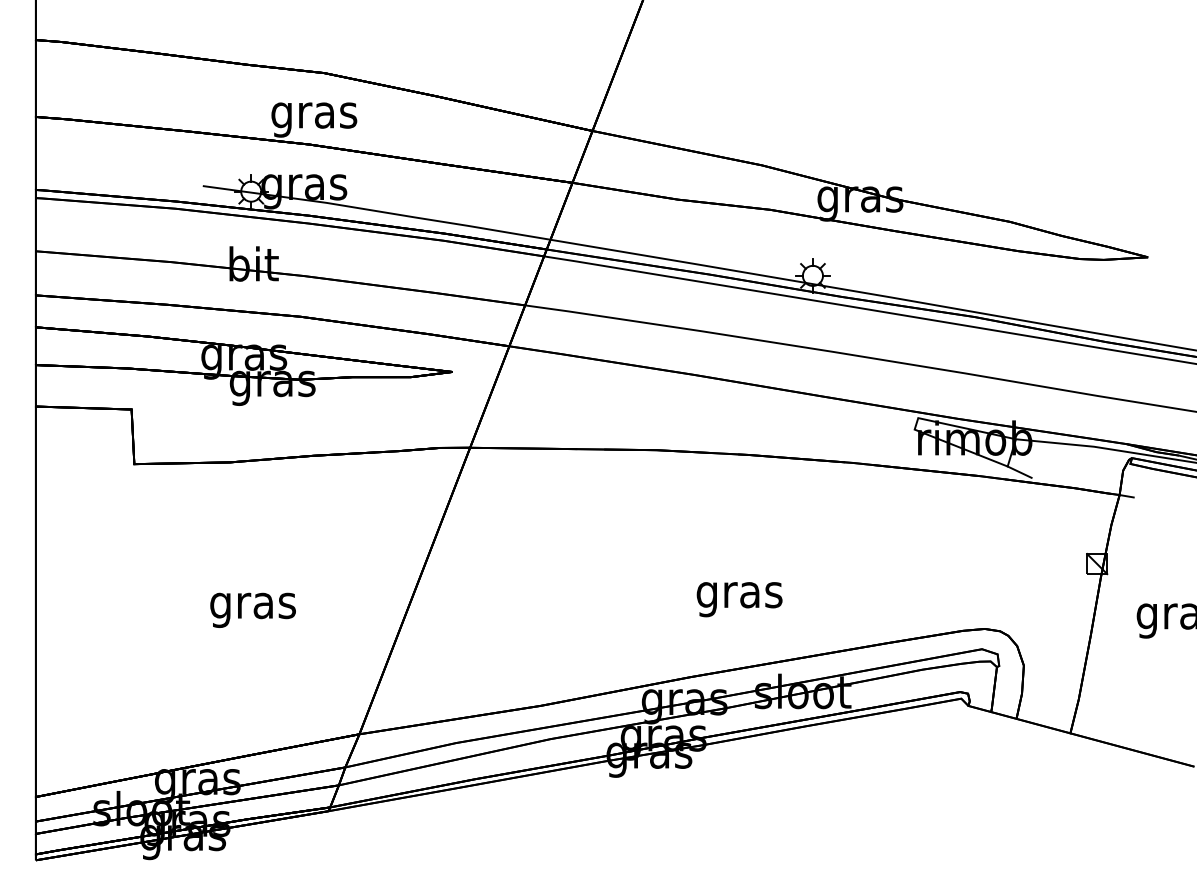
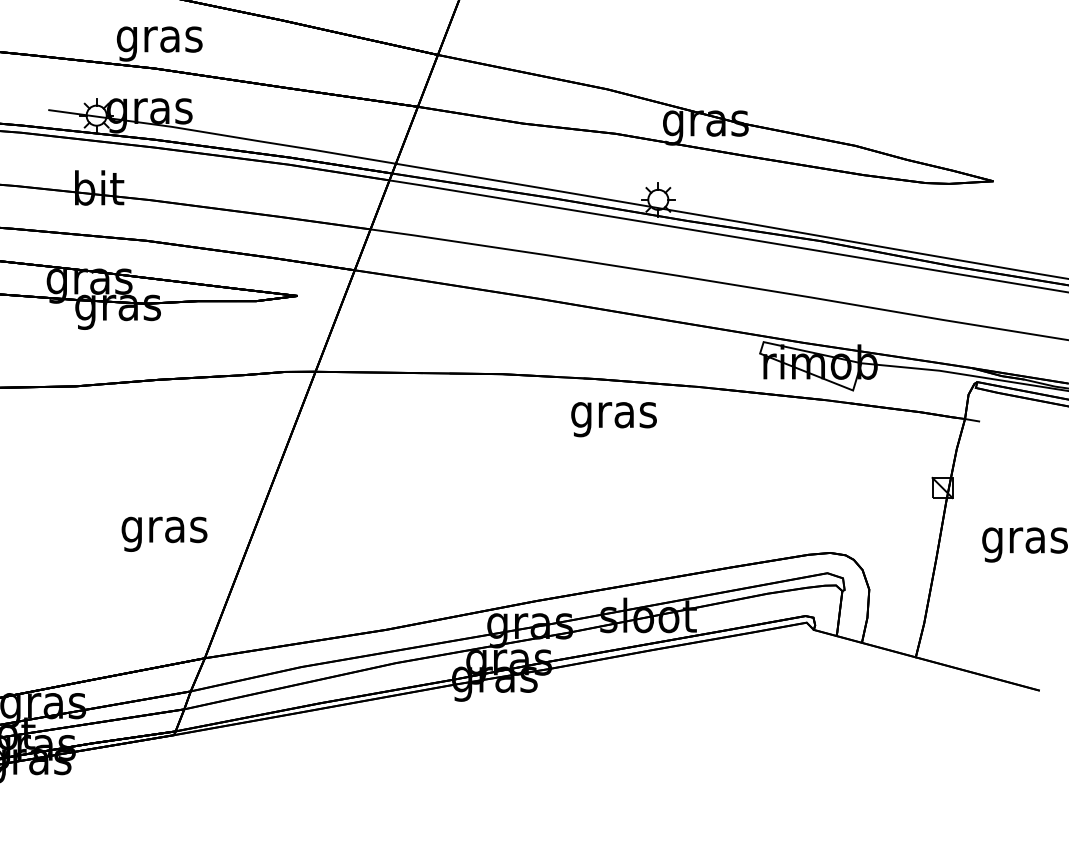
line: (1019, 471) -> (864, 395), removed
text: (739, 599) -> (613, 419), moved
text: (252, 609) -> (163, 533), moved

